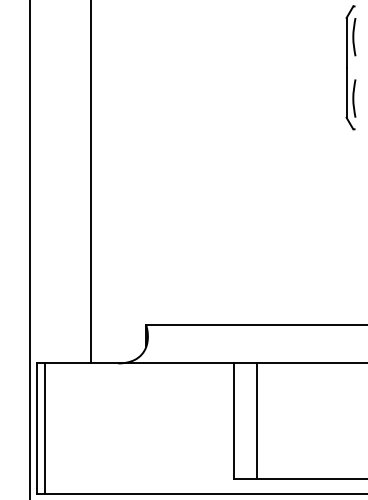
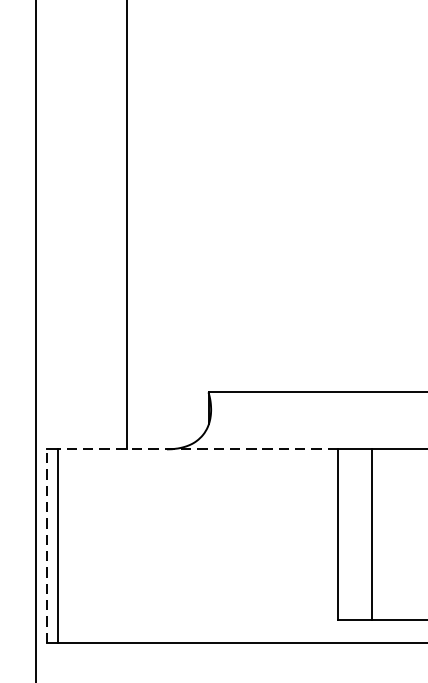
line: (138, 363) -> (197, 449), solid -> dashed
line: (37, 428) -> (47, 545), solid -> dashed

